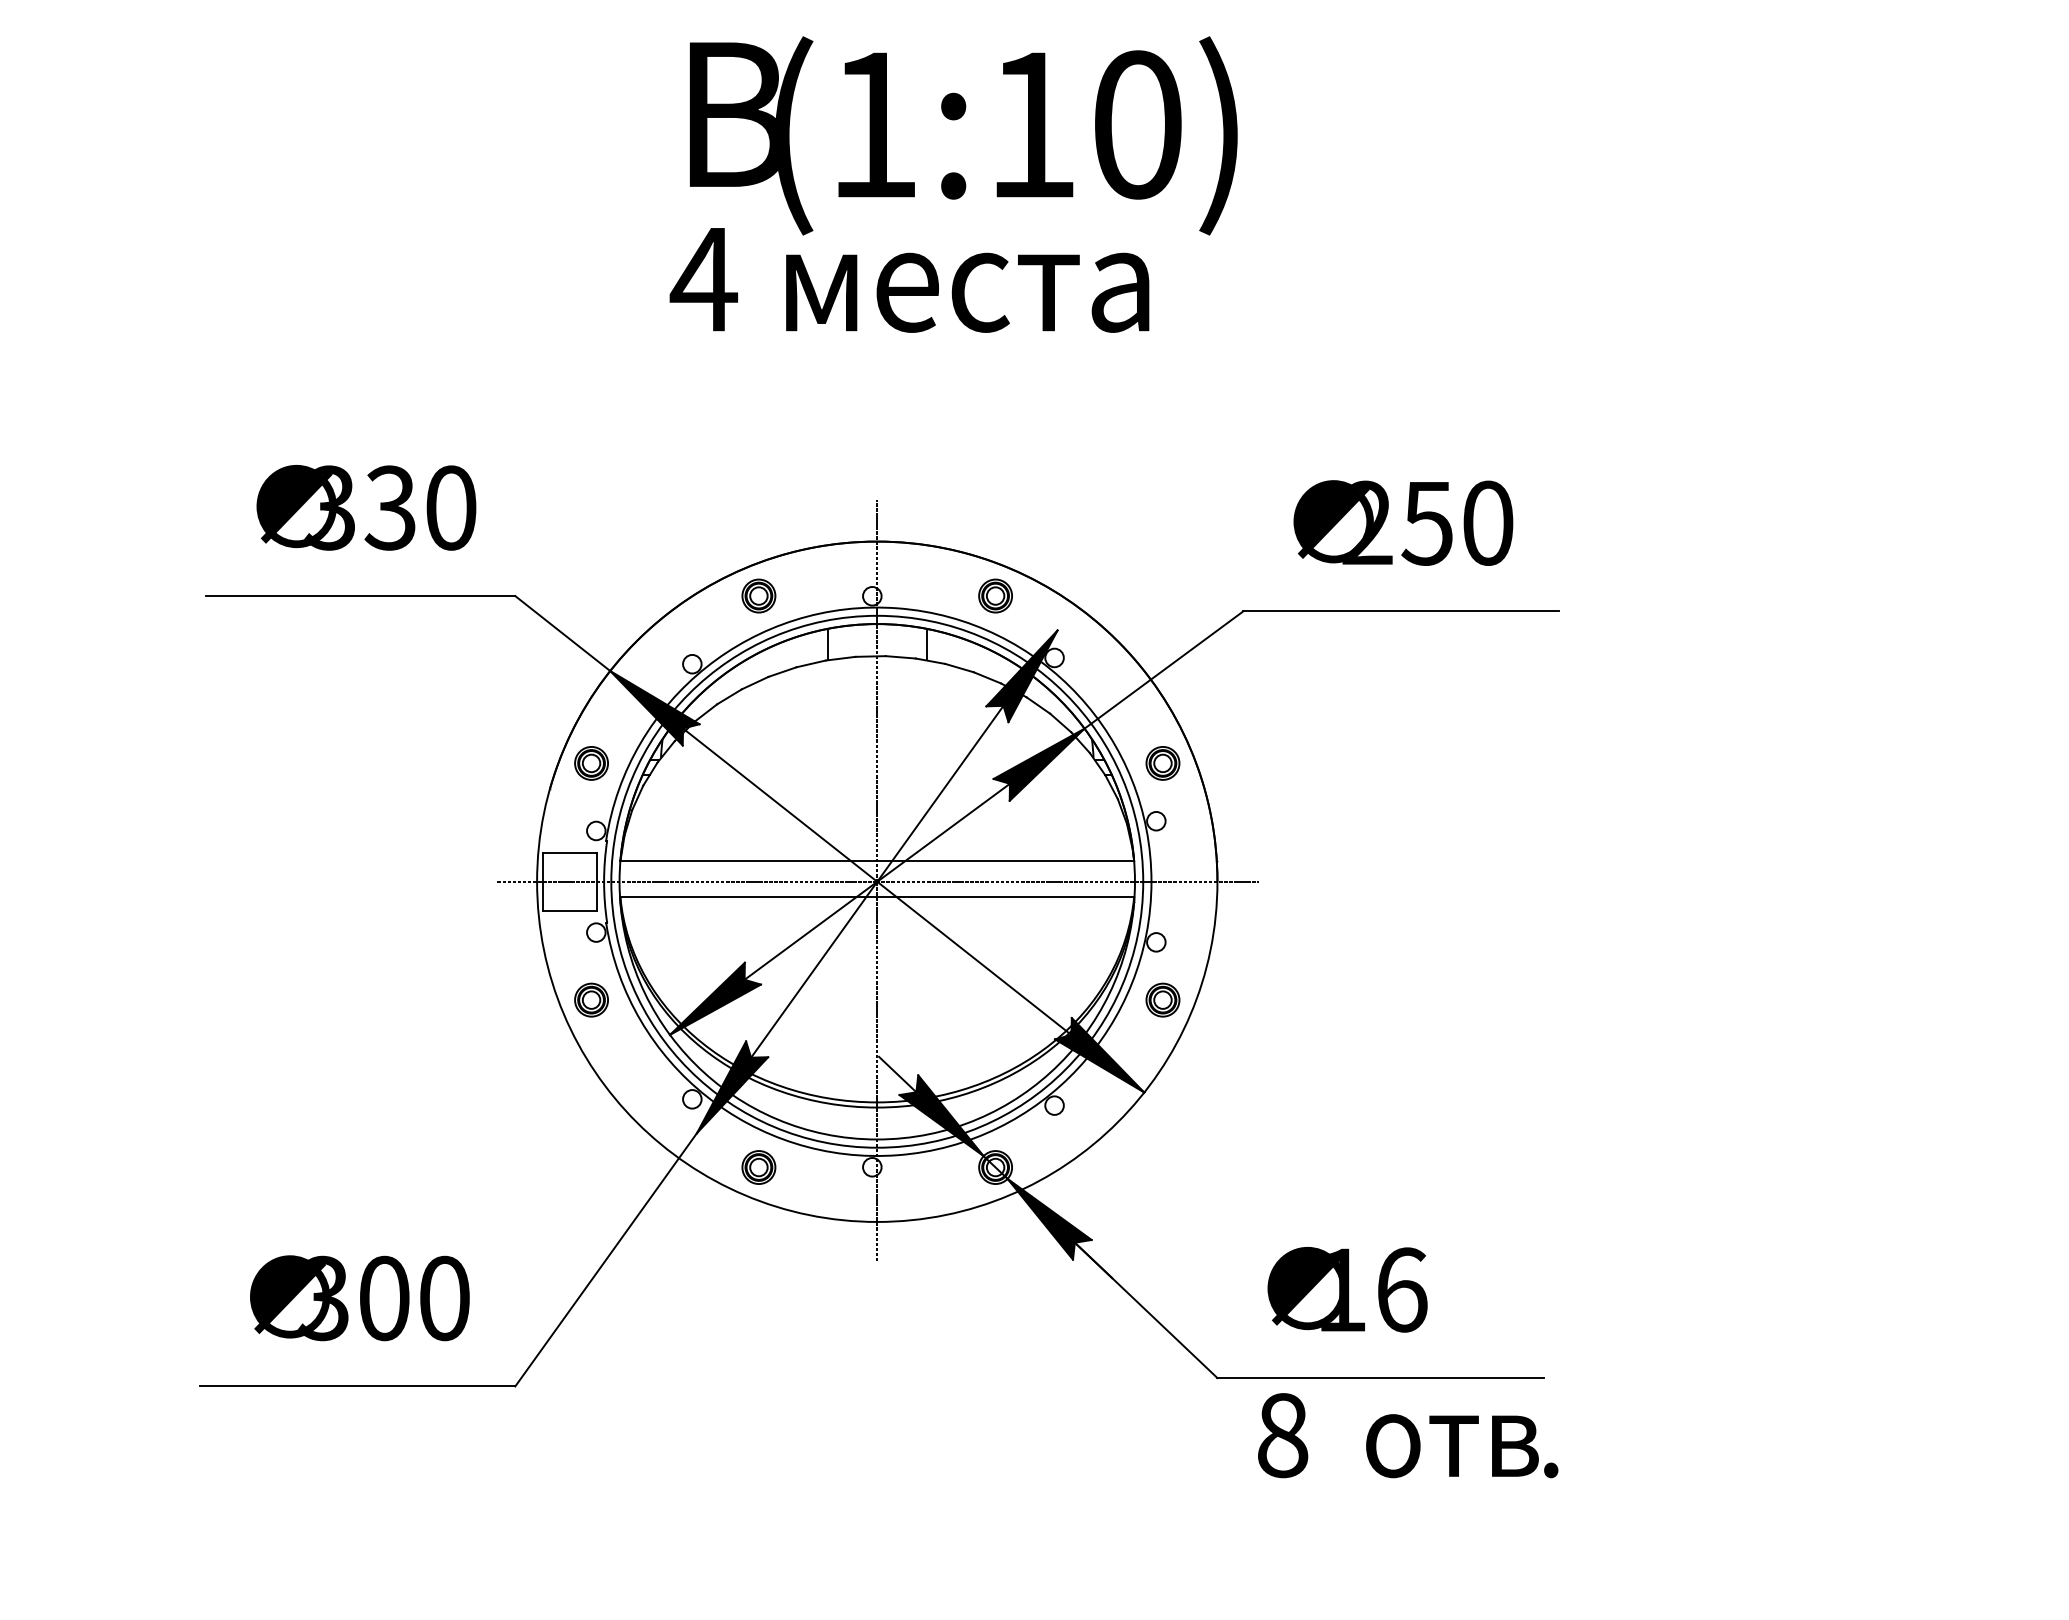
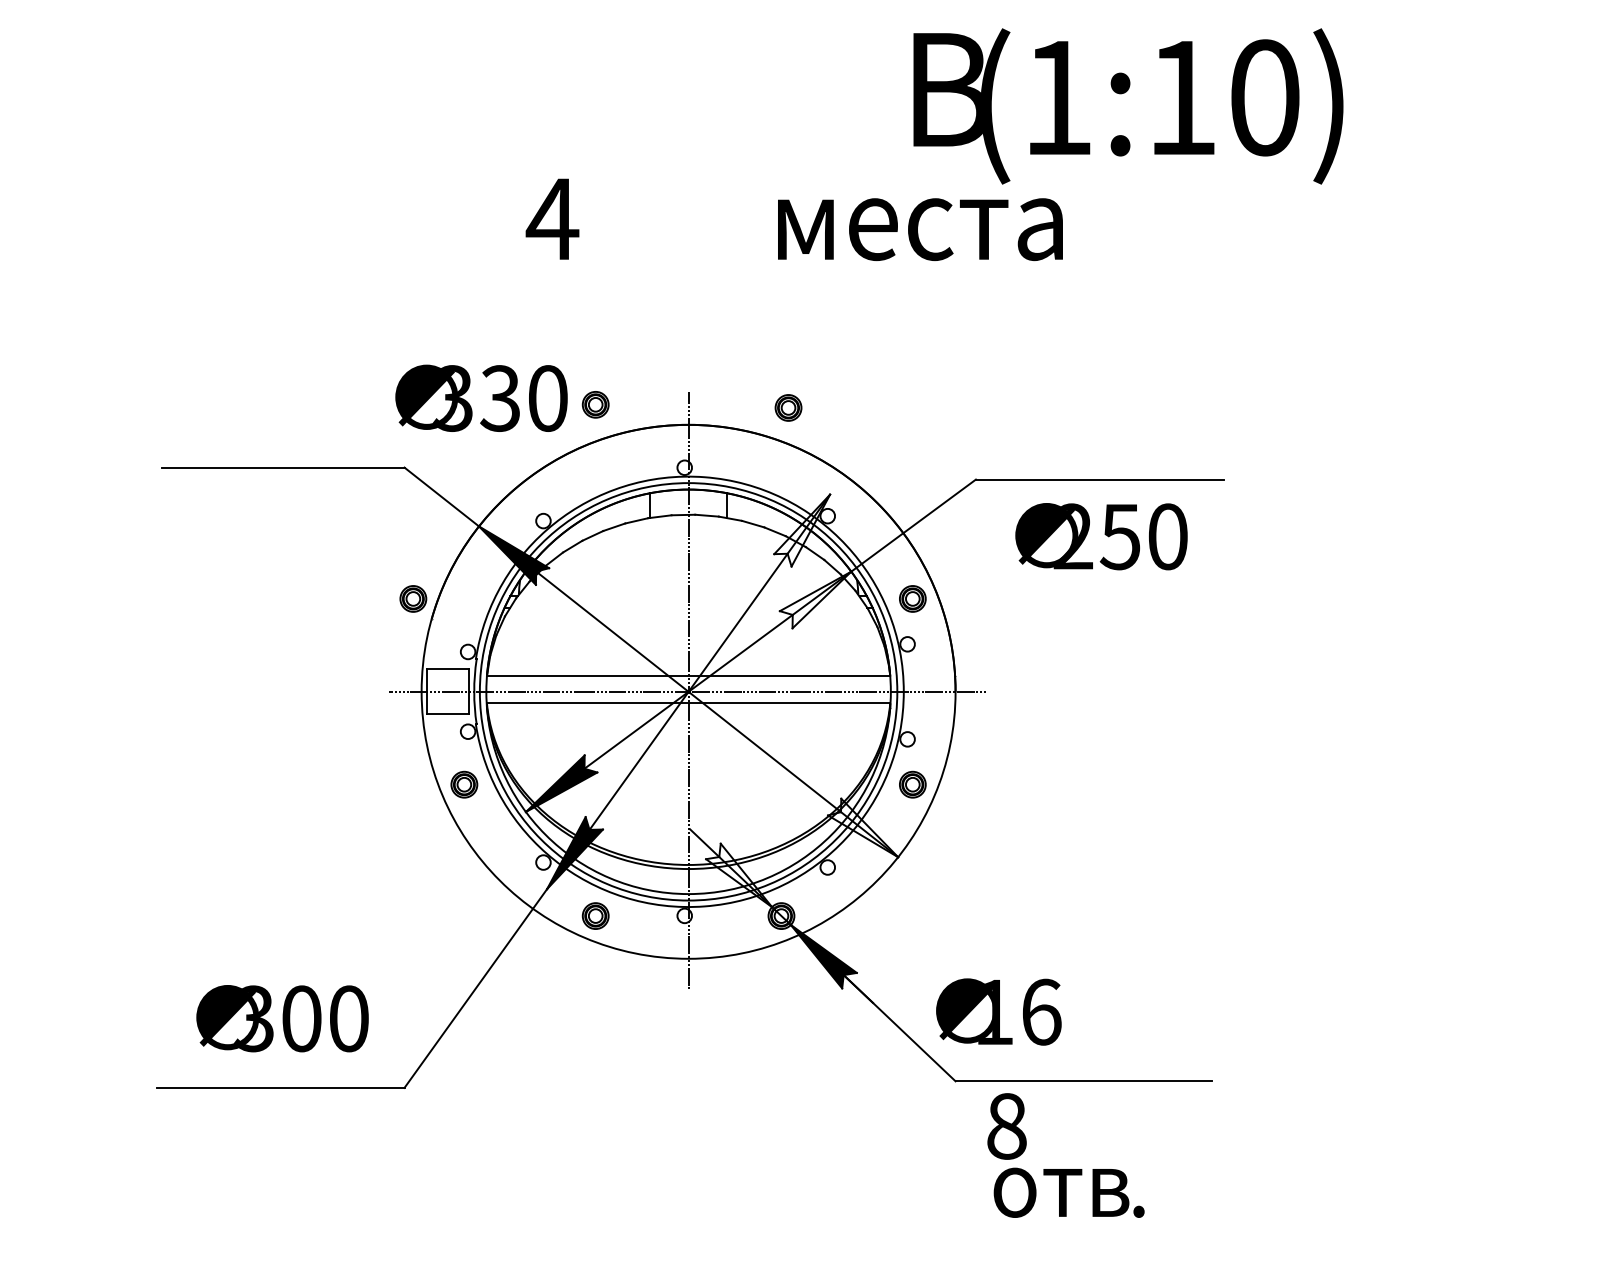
text: (963, 135) -> (1128, 106), moved
text: (967, 292) -> (920, 229), moved
text: (366, 507) -> (481, 398), moved
text: (1403, 522) -> (1101, 536), moved
part: (758, 595) -> (595, 404), moved
part: (995, 595) -> (788, 407), moved
fill: (1021, 676) -> (801, 530), removed
part: (591, 763) -> (413, 599), moved
fill: (1038, 764) -> (815, 599), removed
fill: (1099, 1055) -> (863, 828), removed
fill: (941, 1115) -> (739, 875), removed
text: (1347, 1289) -> (998, 1011), moved
text: (1462, 1446) -> (1069, 1193), moved

